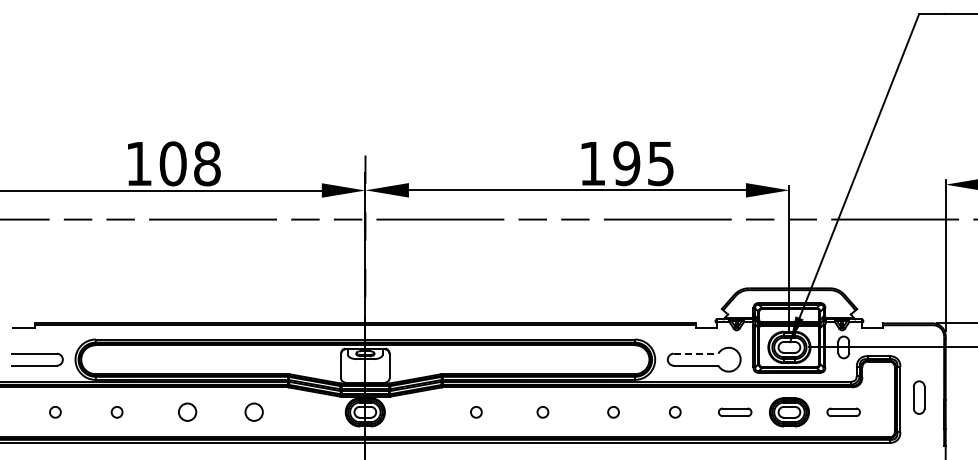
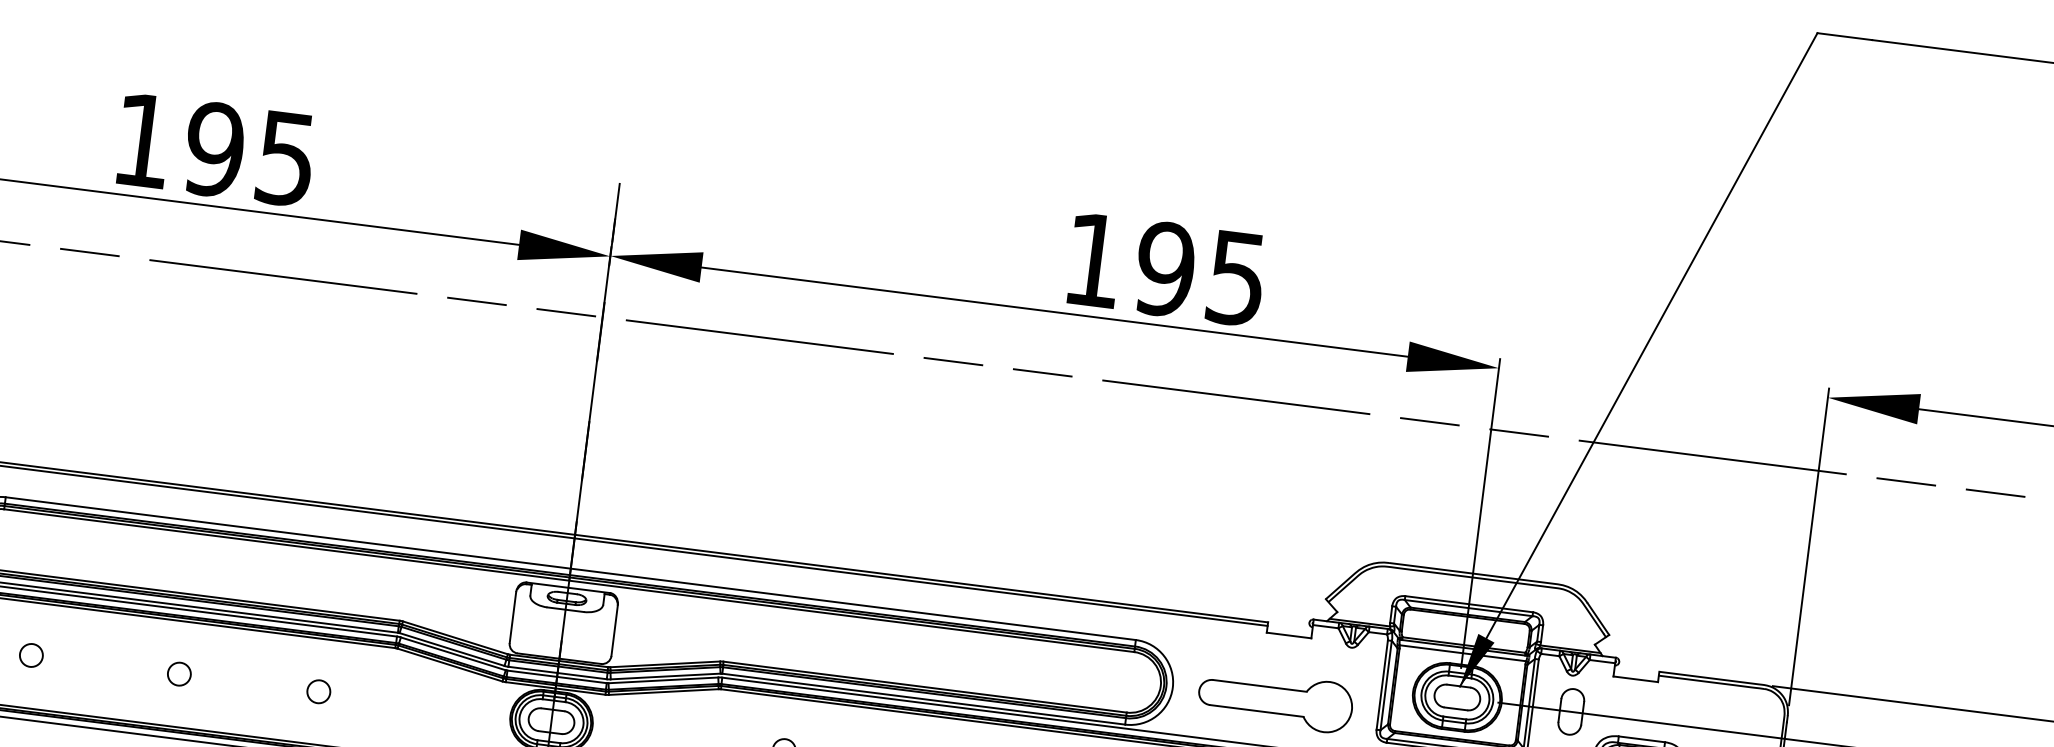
text: (189, 163) -> (248, 153), 108 -> 195
line: (696, 353) -> (1261, 685), dashed -> solid
circle: (187, 412) -> (178, 674), size x0.62
circle: (254, 412) -> (319, 692), size x0.62

